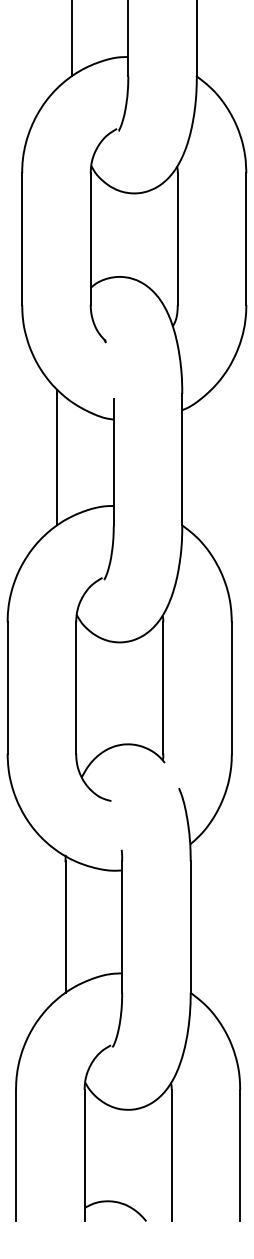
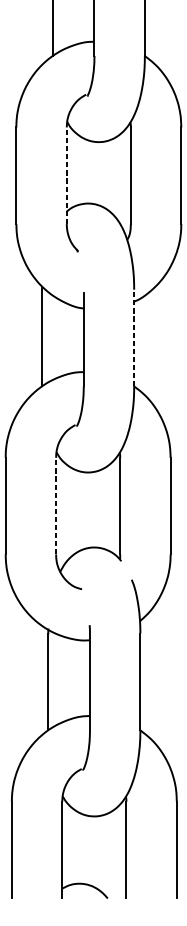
line: (90, 239) -> (66, 176), solid -> dashed
line: (182, 459) -> (134, 337), solid -> dashed
line: (76, 688) -> (56, 506), solid -> dashed

